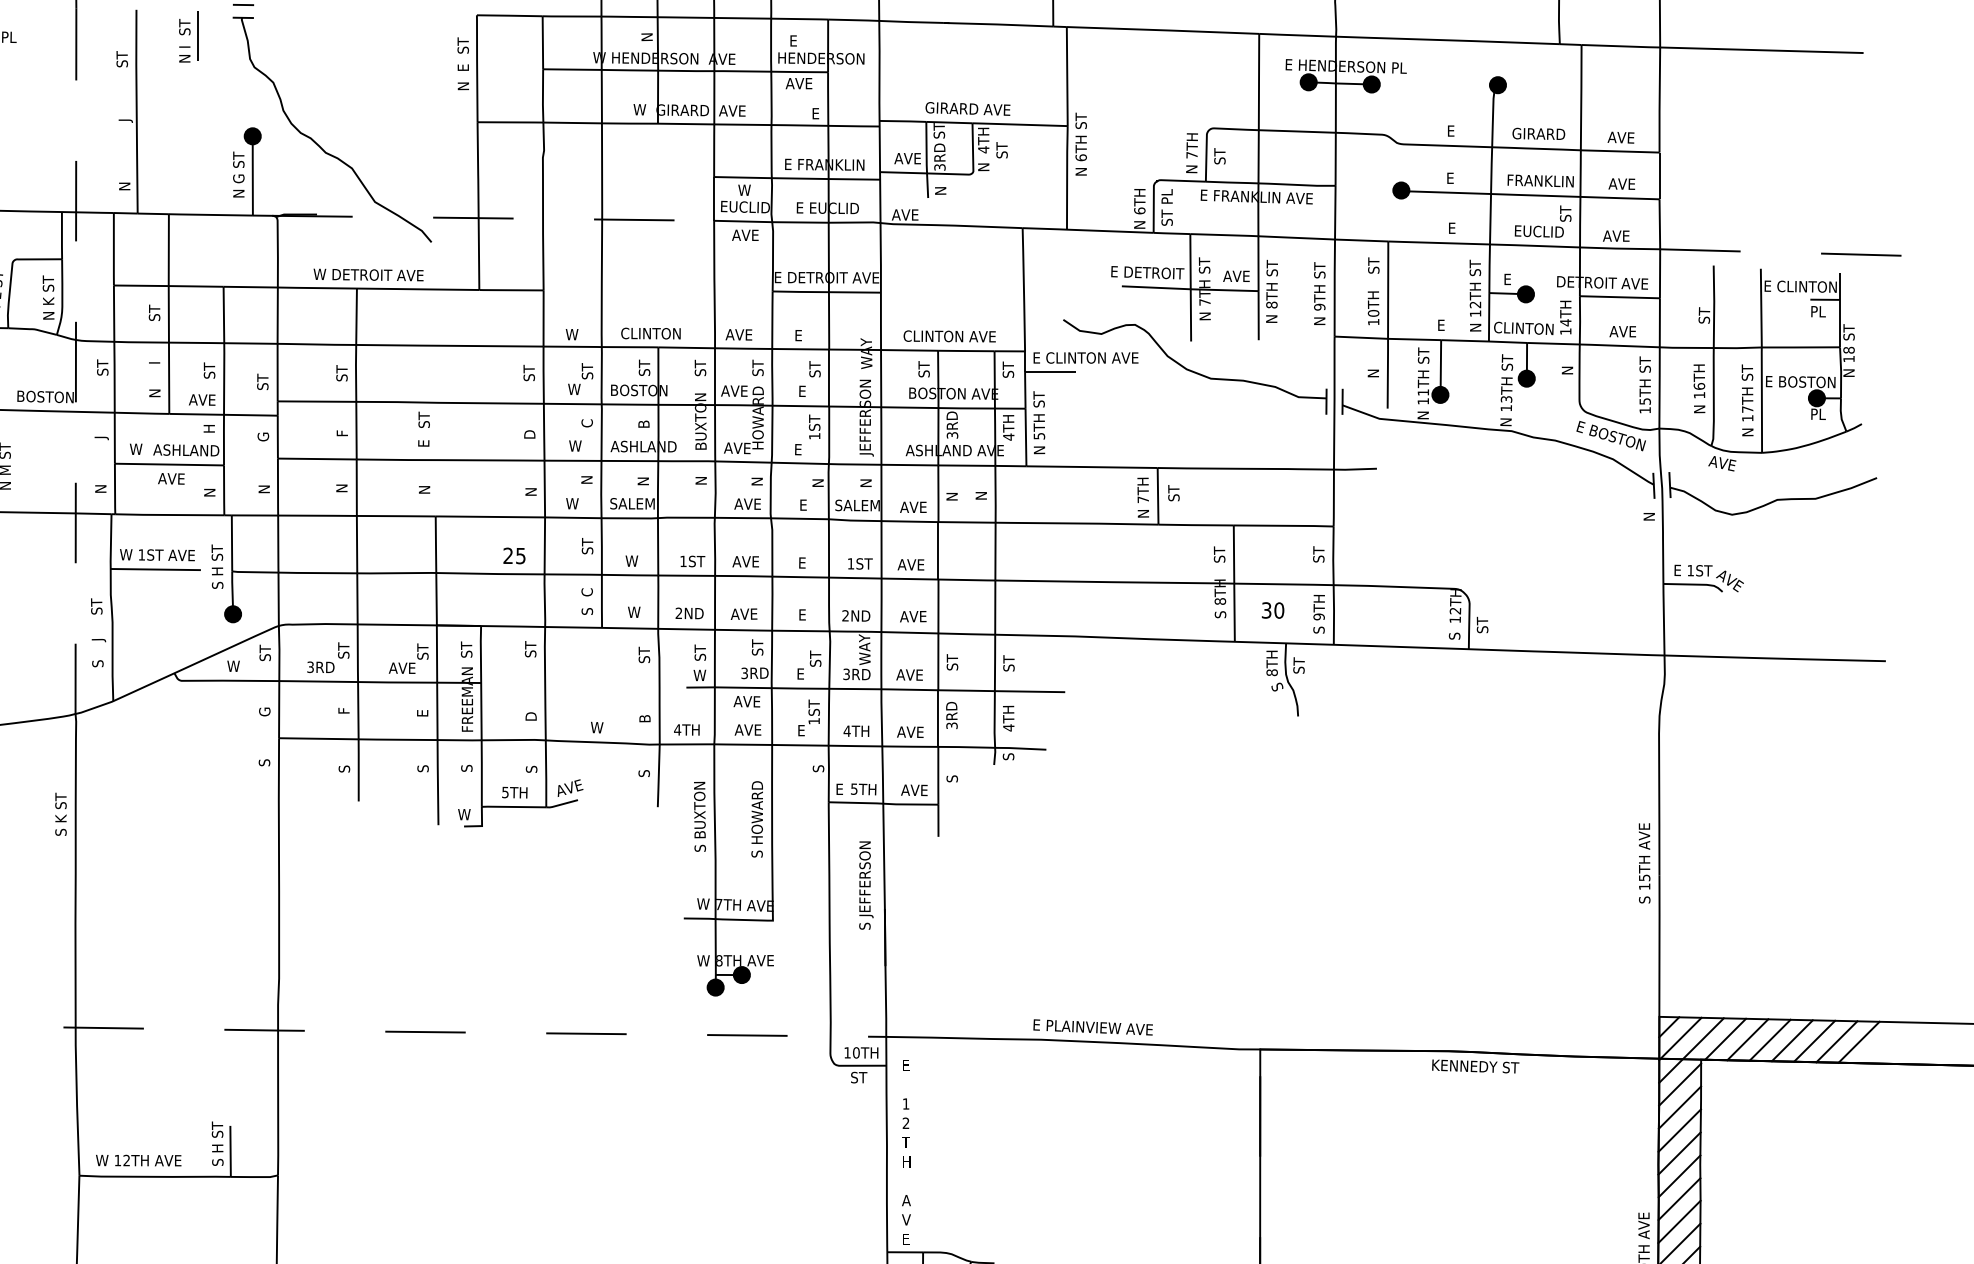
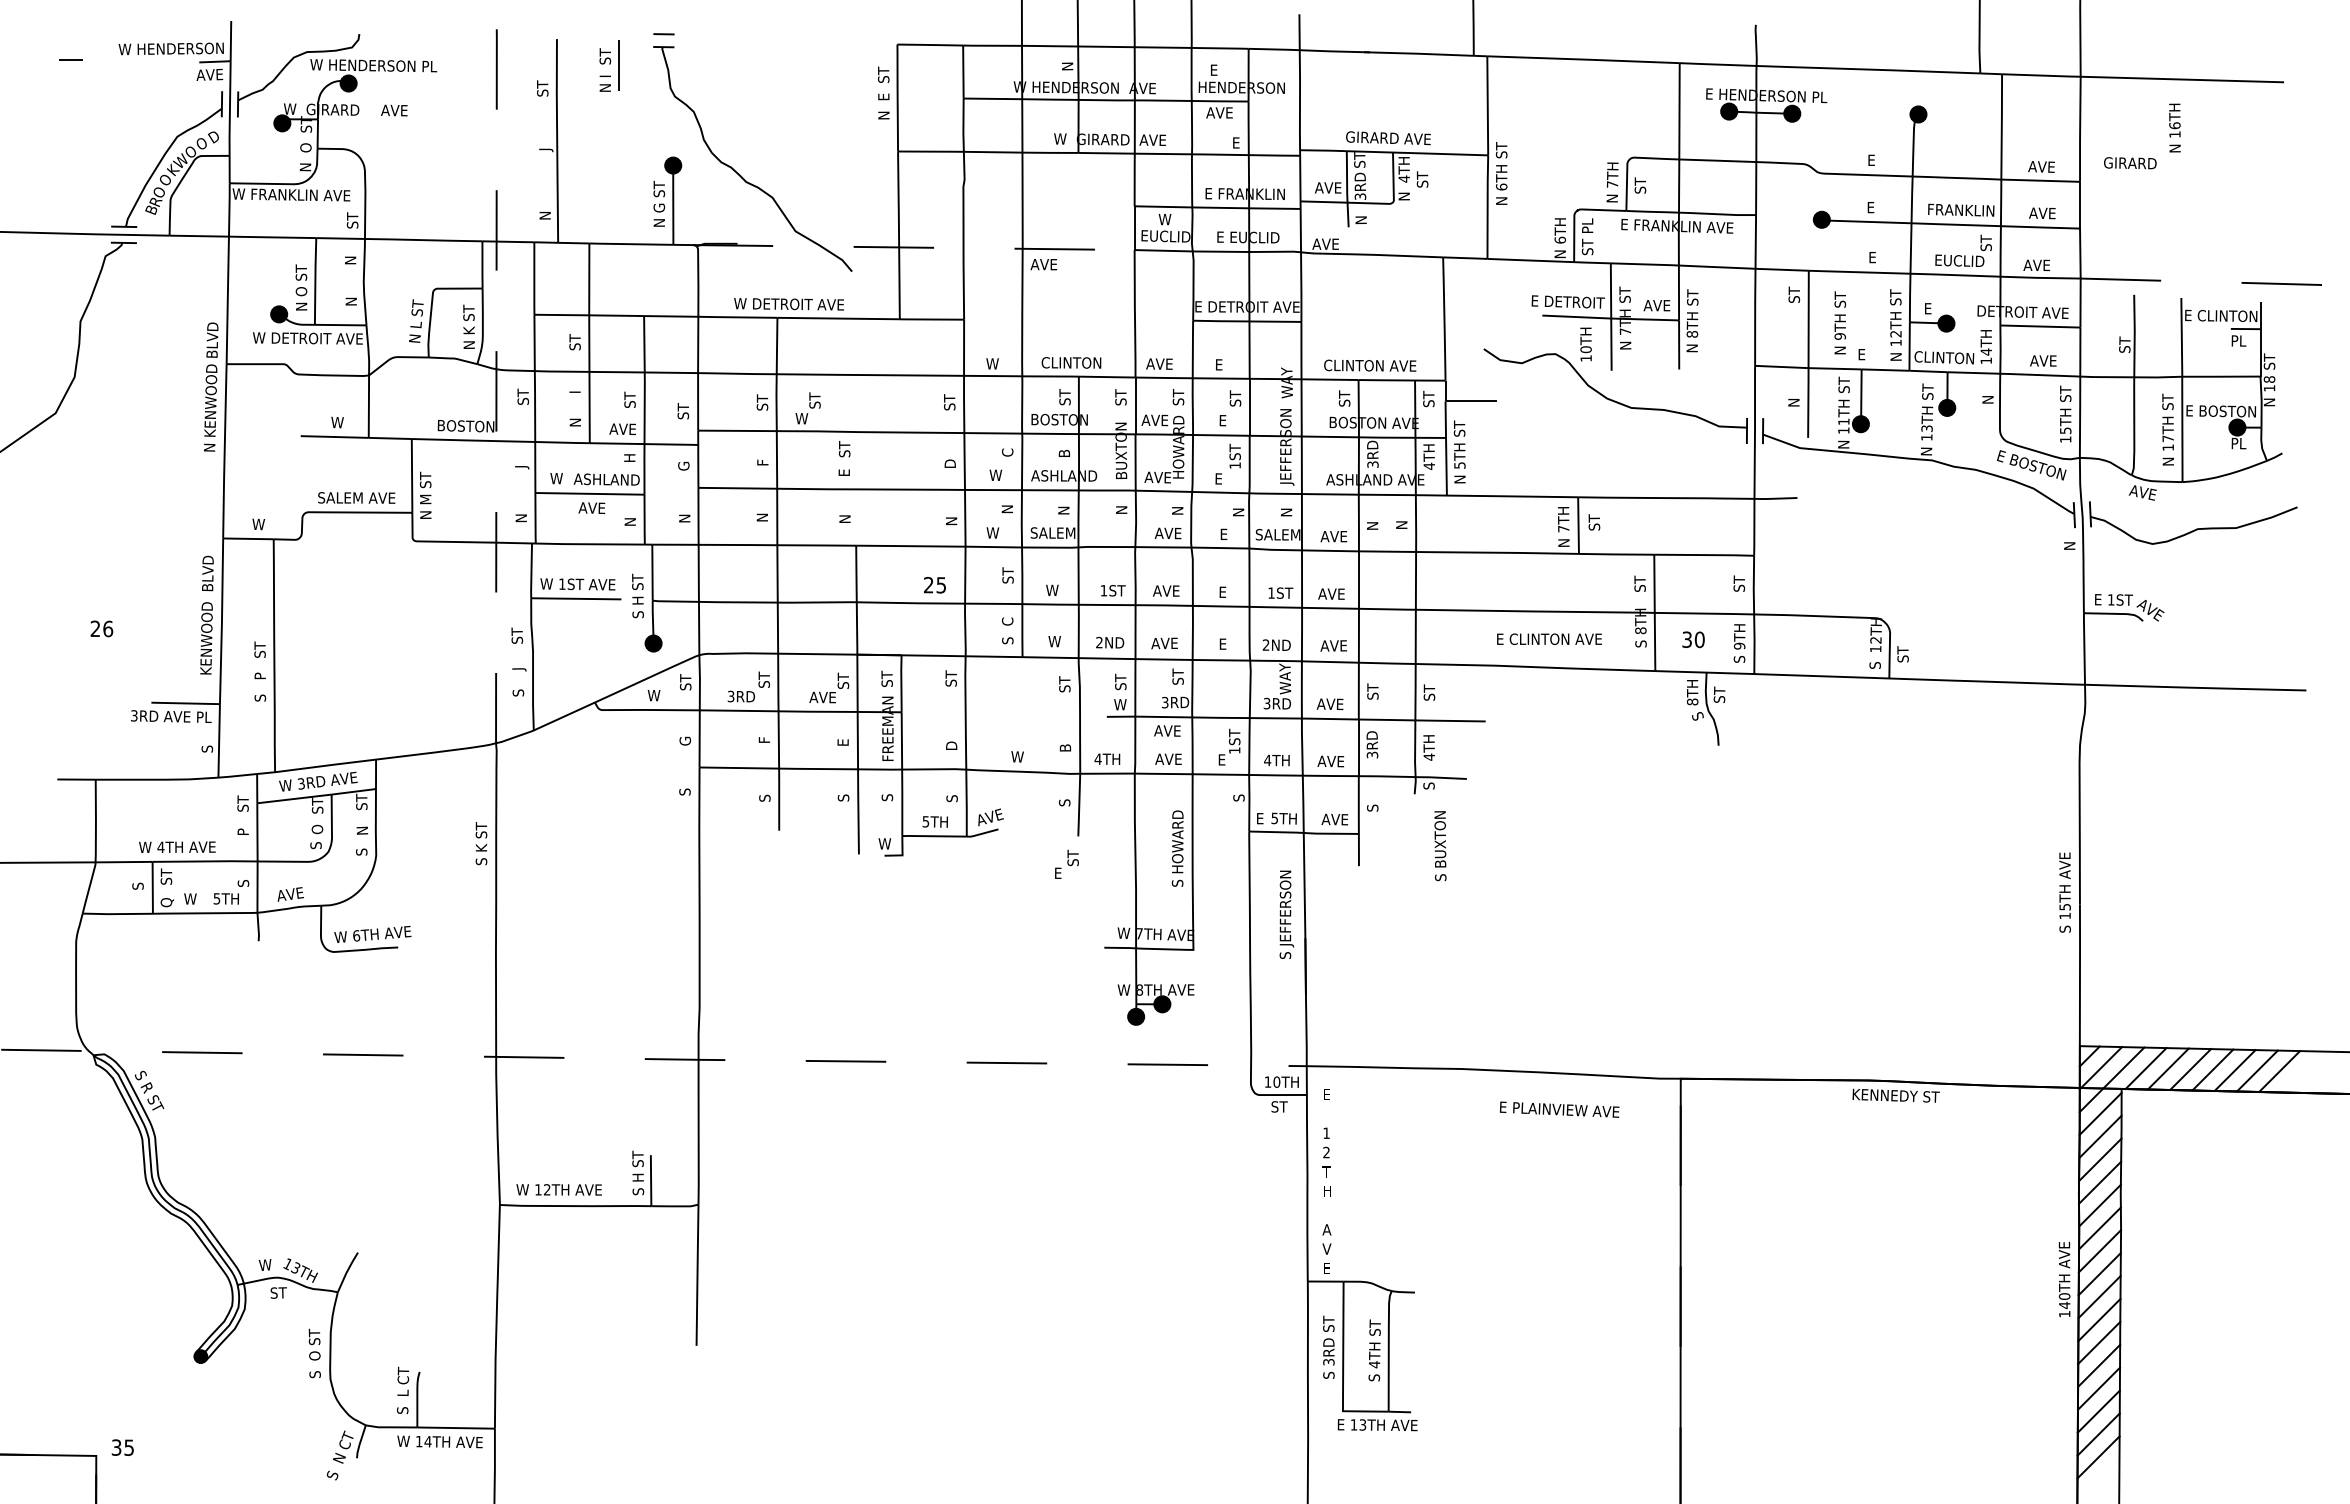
text: (1539, 134) -> (2130, 163), moved
text: (745, 235) -> (1043, 264), moved
text: (1320, 293) -> (1840, 322), moved
text: (1373, 308) -> (1585, 344), moved
text: (1086, 357) -> (1549, 638), moved
text: (580, 379) -> (807, 408), moved
text: (1699, 388) -> (2174, 127), moved
text: (809, 664) -> (1066, 863), moved
text: (700, 817) -> (1440, 846), moved
text: (1093, 1027) -> (1559, 1109), moved

